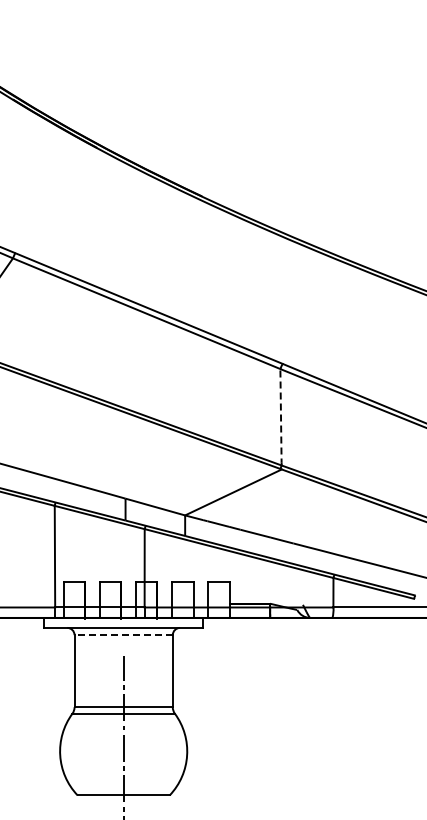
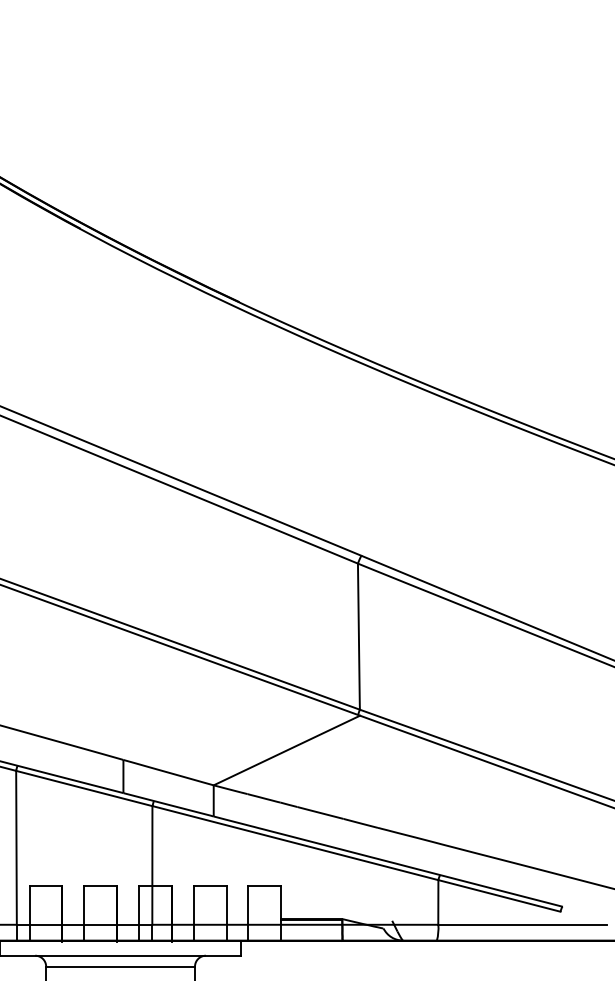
line: (281, 417) -> (359, 636), dashed -> solid
line: (123, 635) -> (120, 967), dashed -> solid

